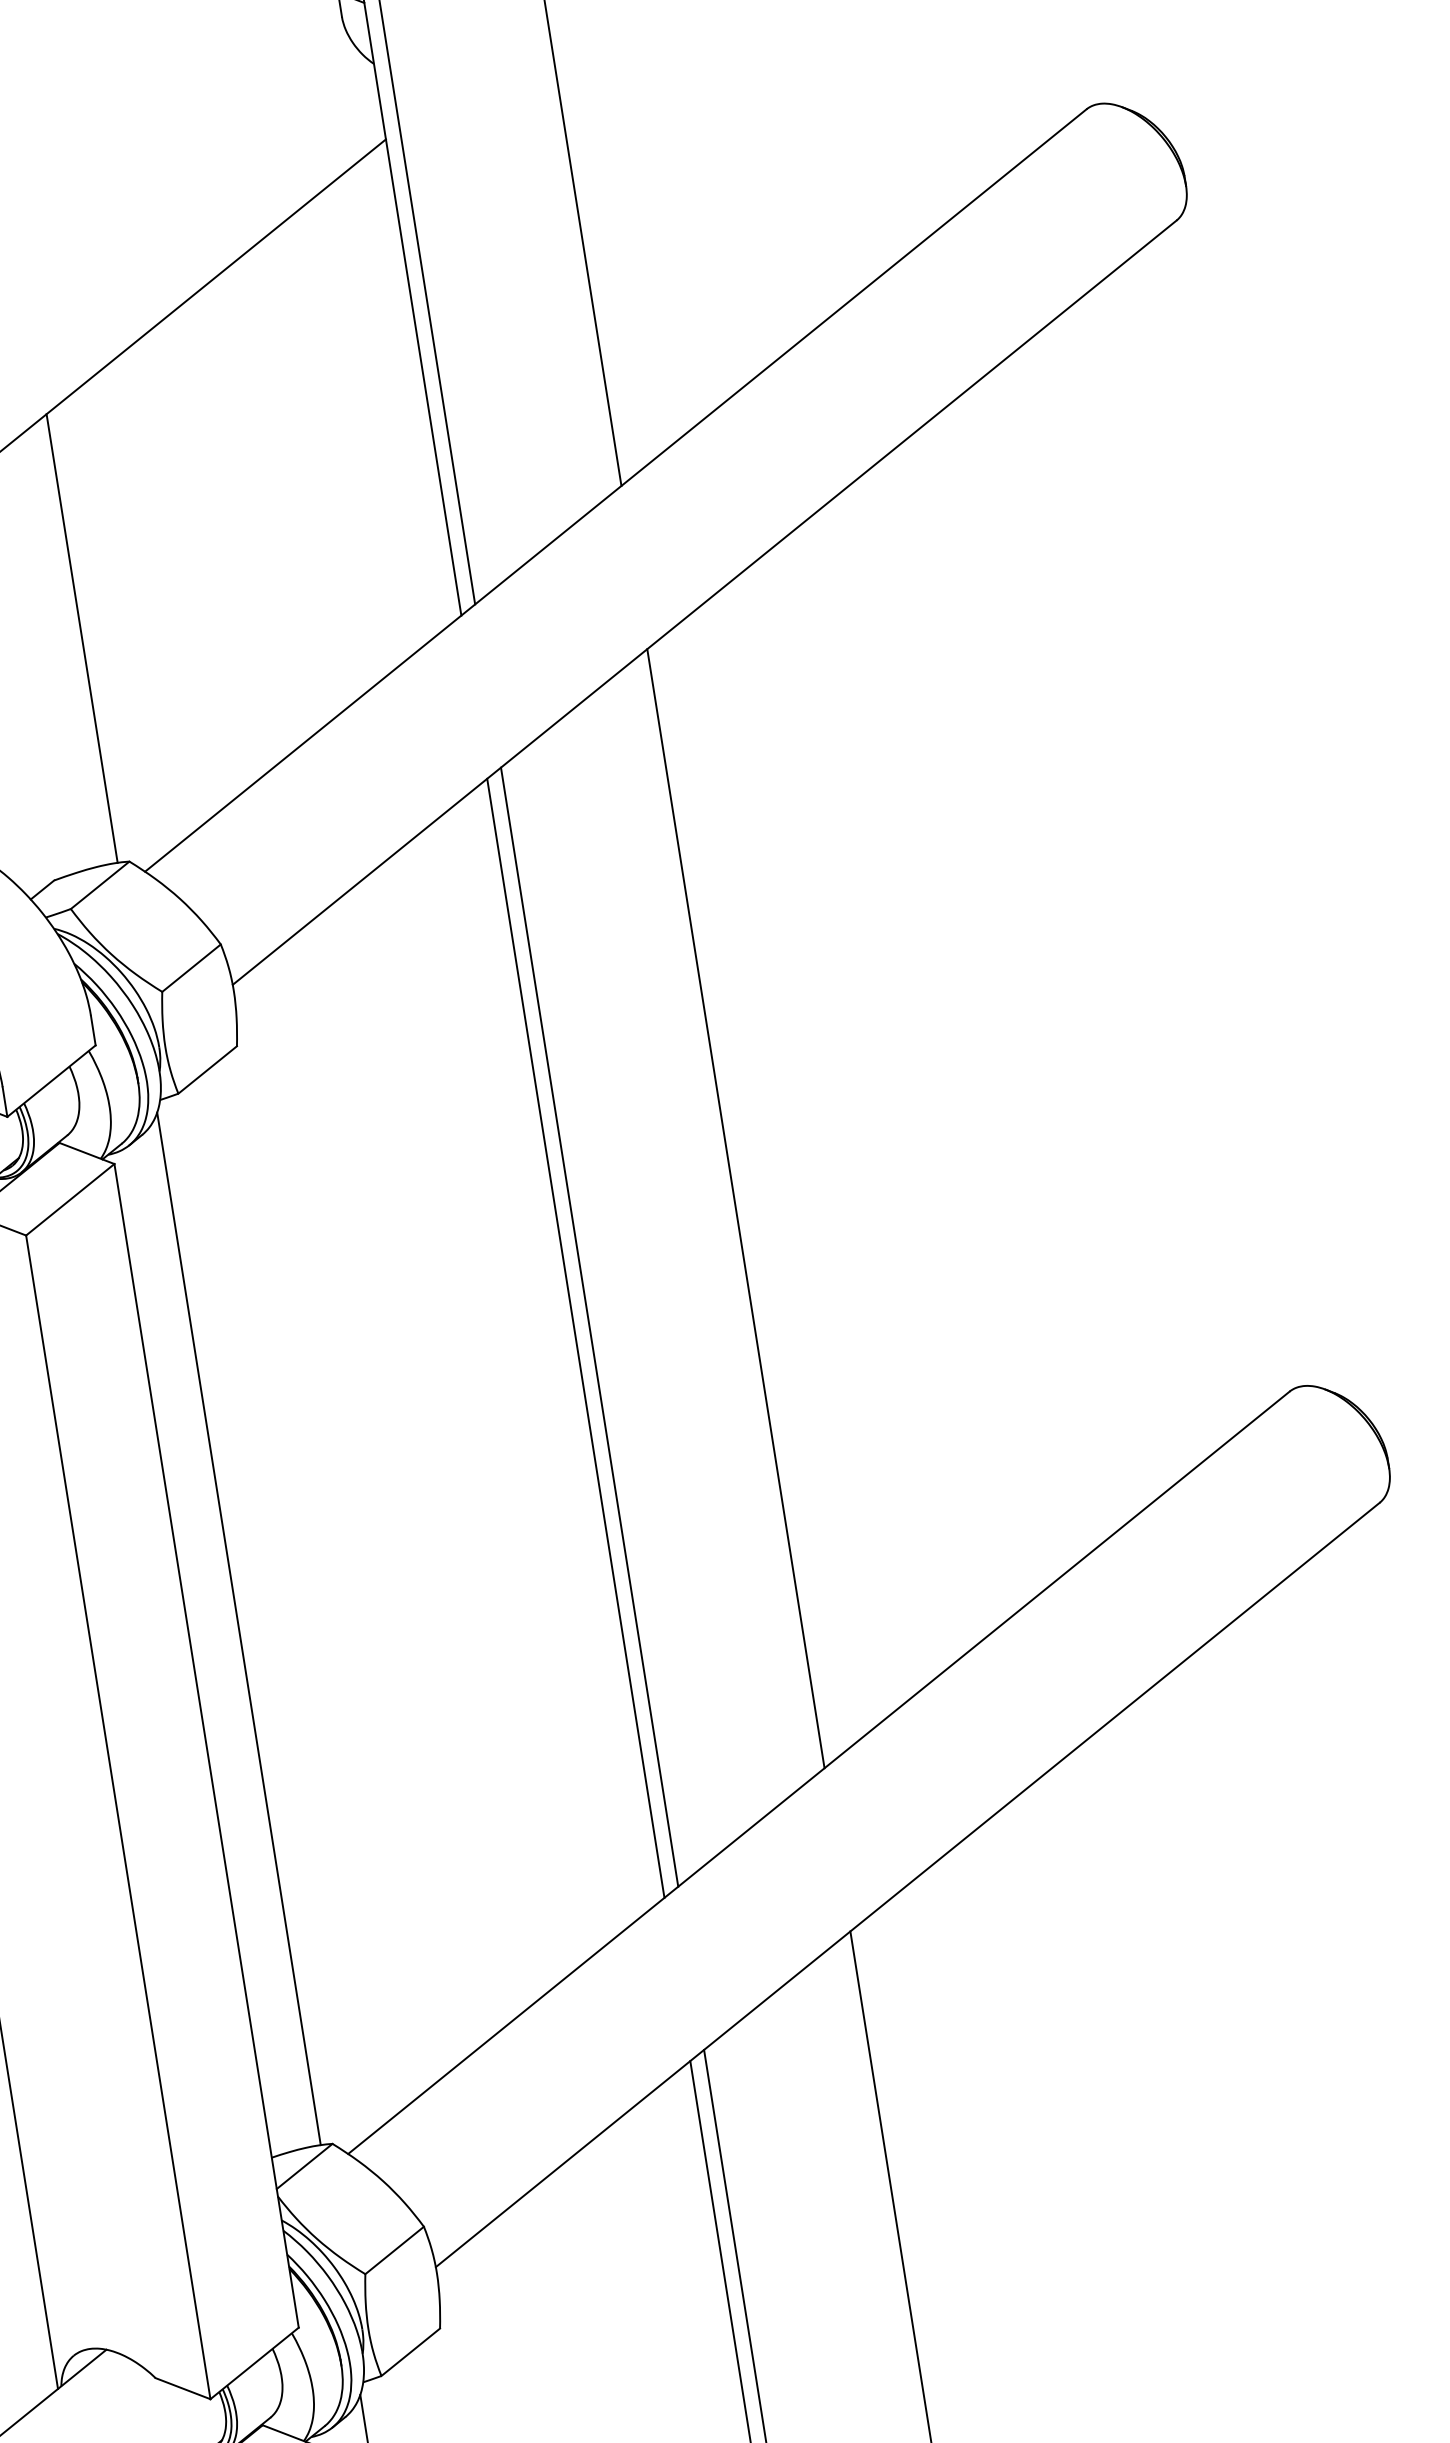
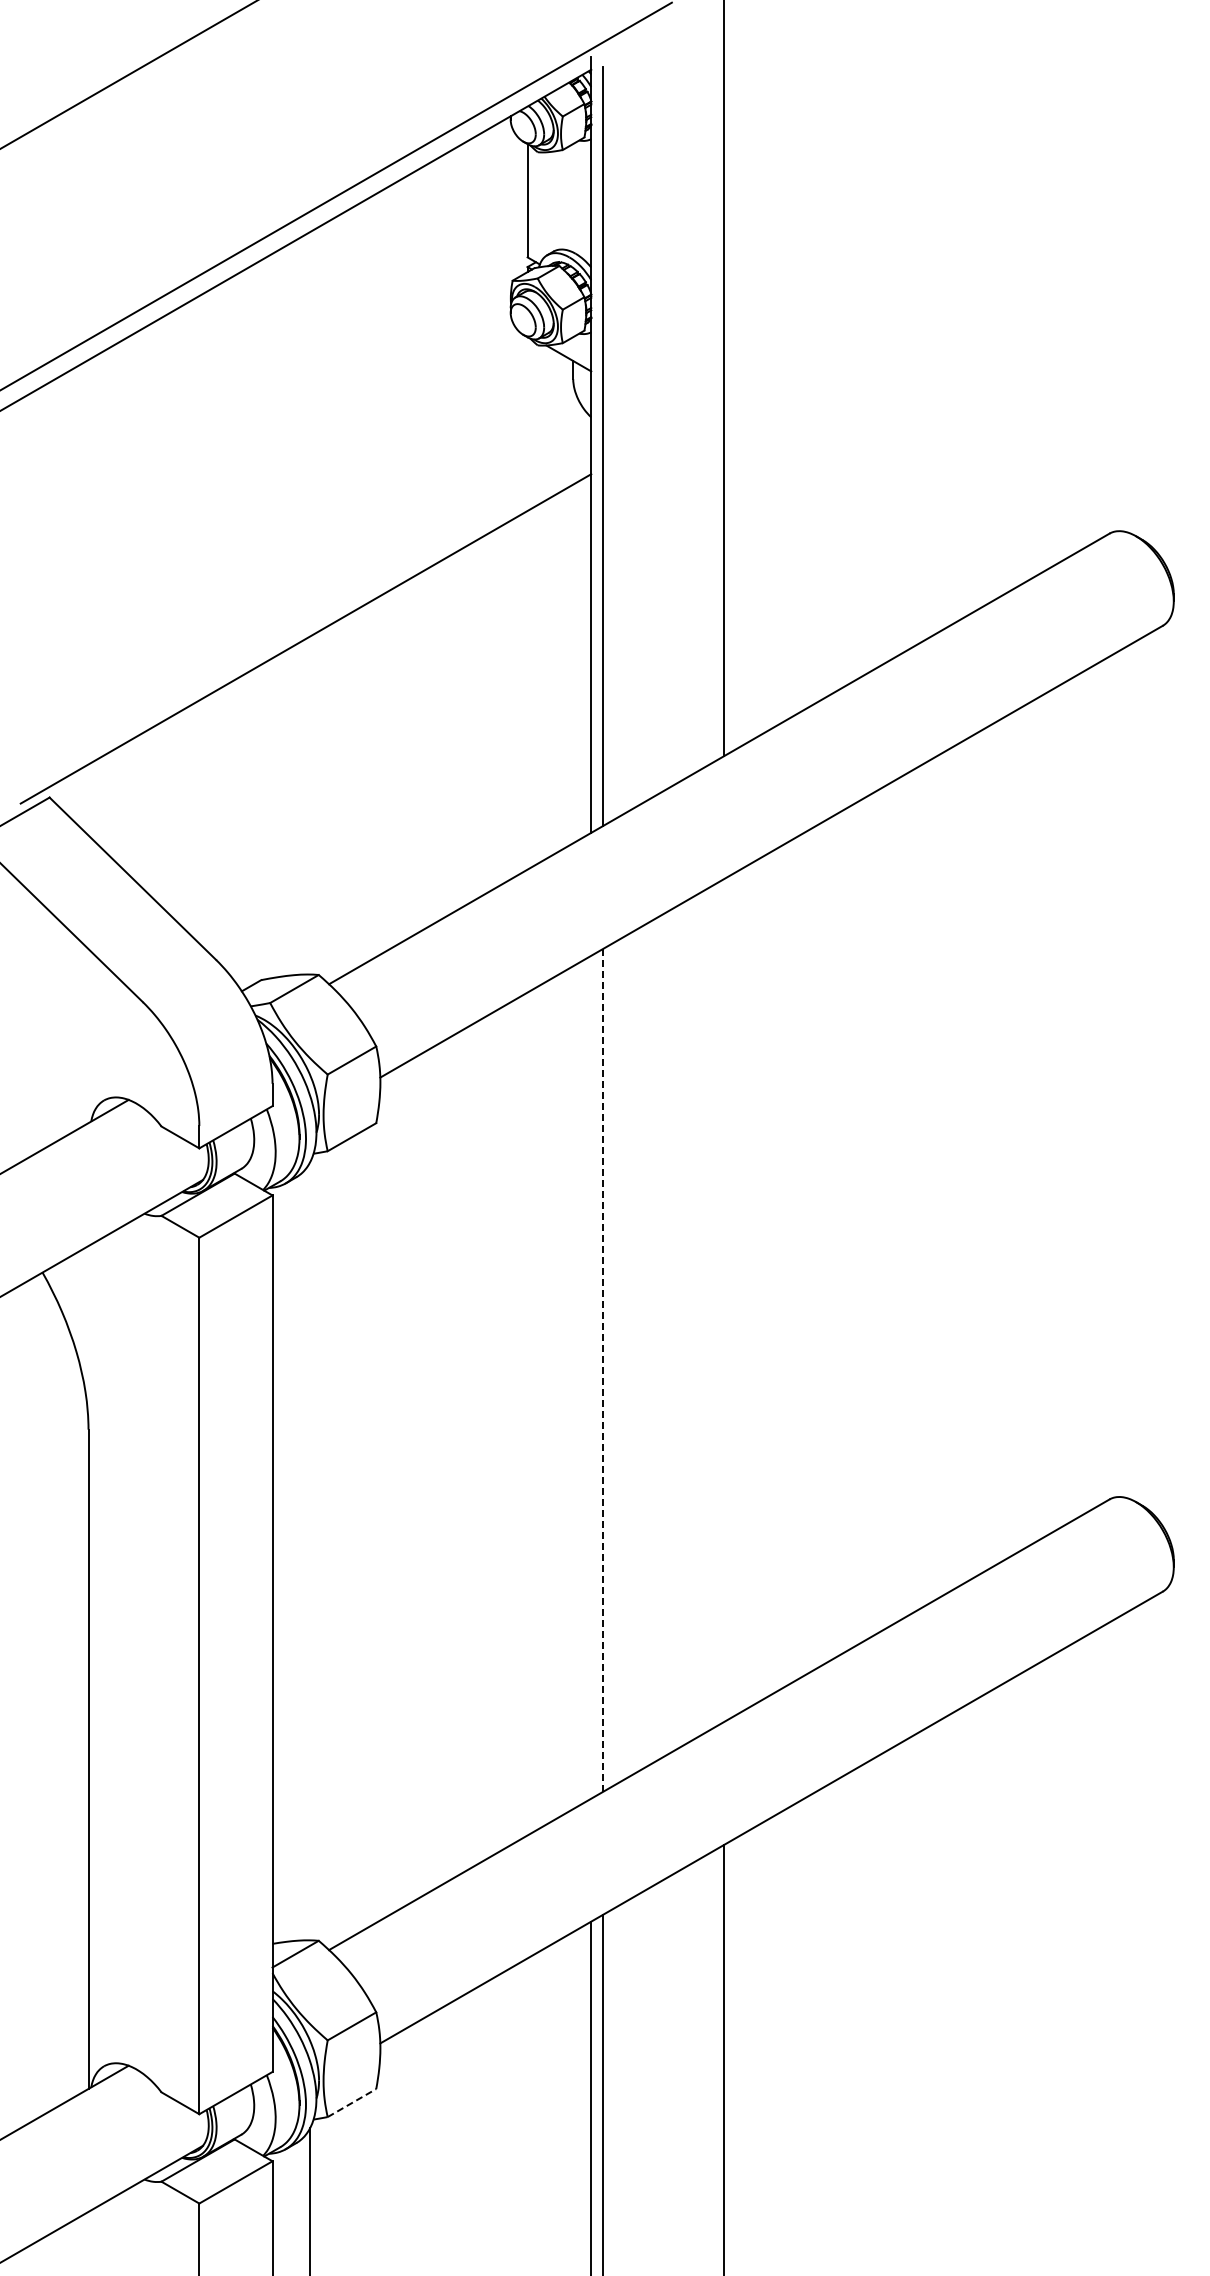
line: (81, 638) -> (309, 805), removed
line: (735, 1208) -> (723, 1300), removed
line: (589, 1328) -> (602, 1371), solid -> dashed
line: (575, 1337) -> (591, 1376), removed
line: (238, 1628) -> (309, 1551), removed
line: (411, 2351) -> (352, 2102), solid -> dashed

